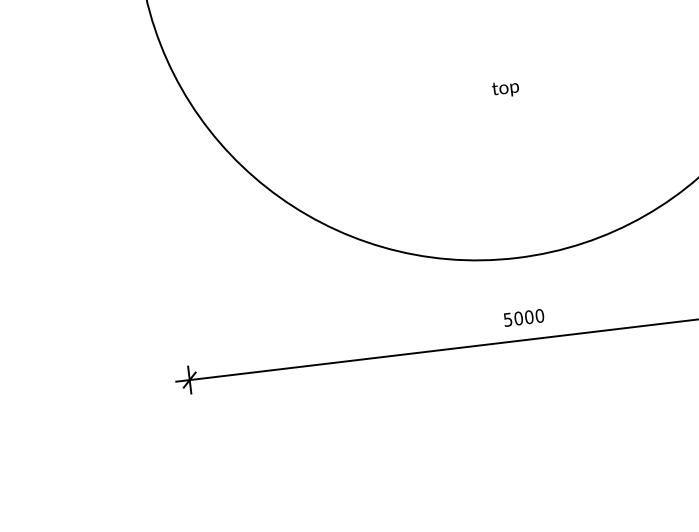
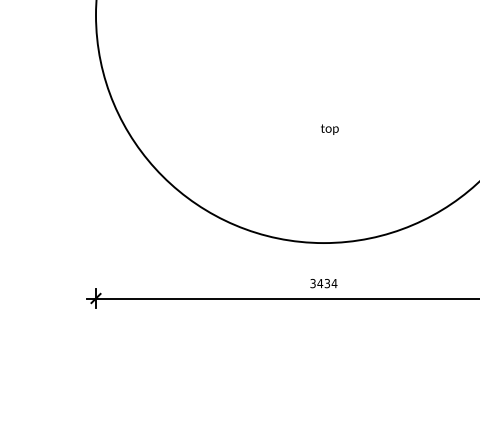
text: (523, 317) -> (323, 283), 5000 -> 3434

